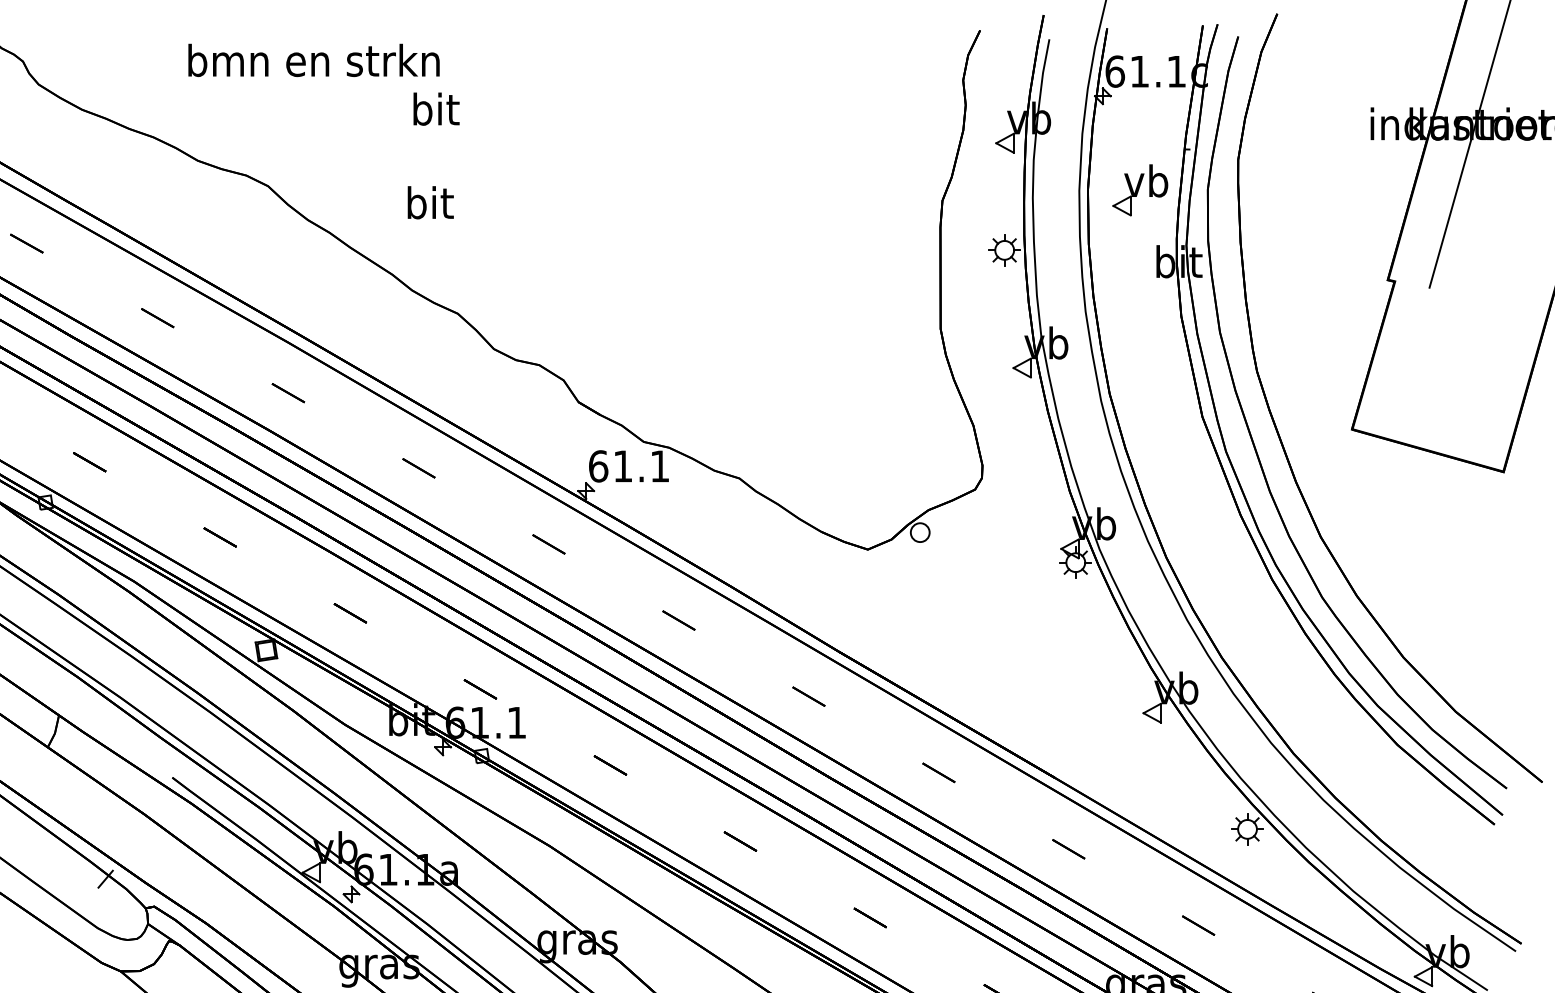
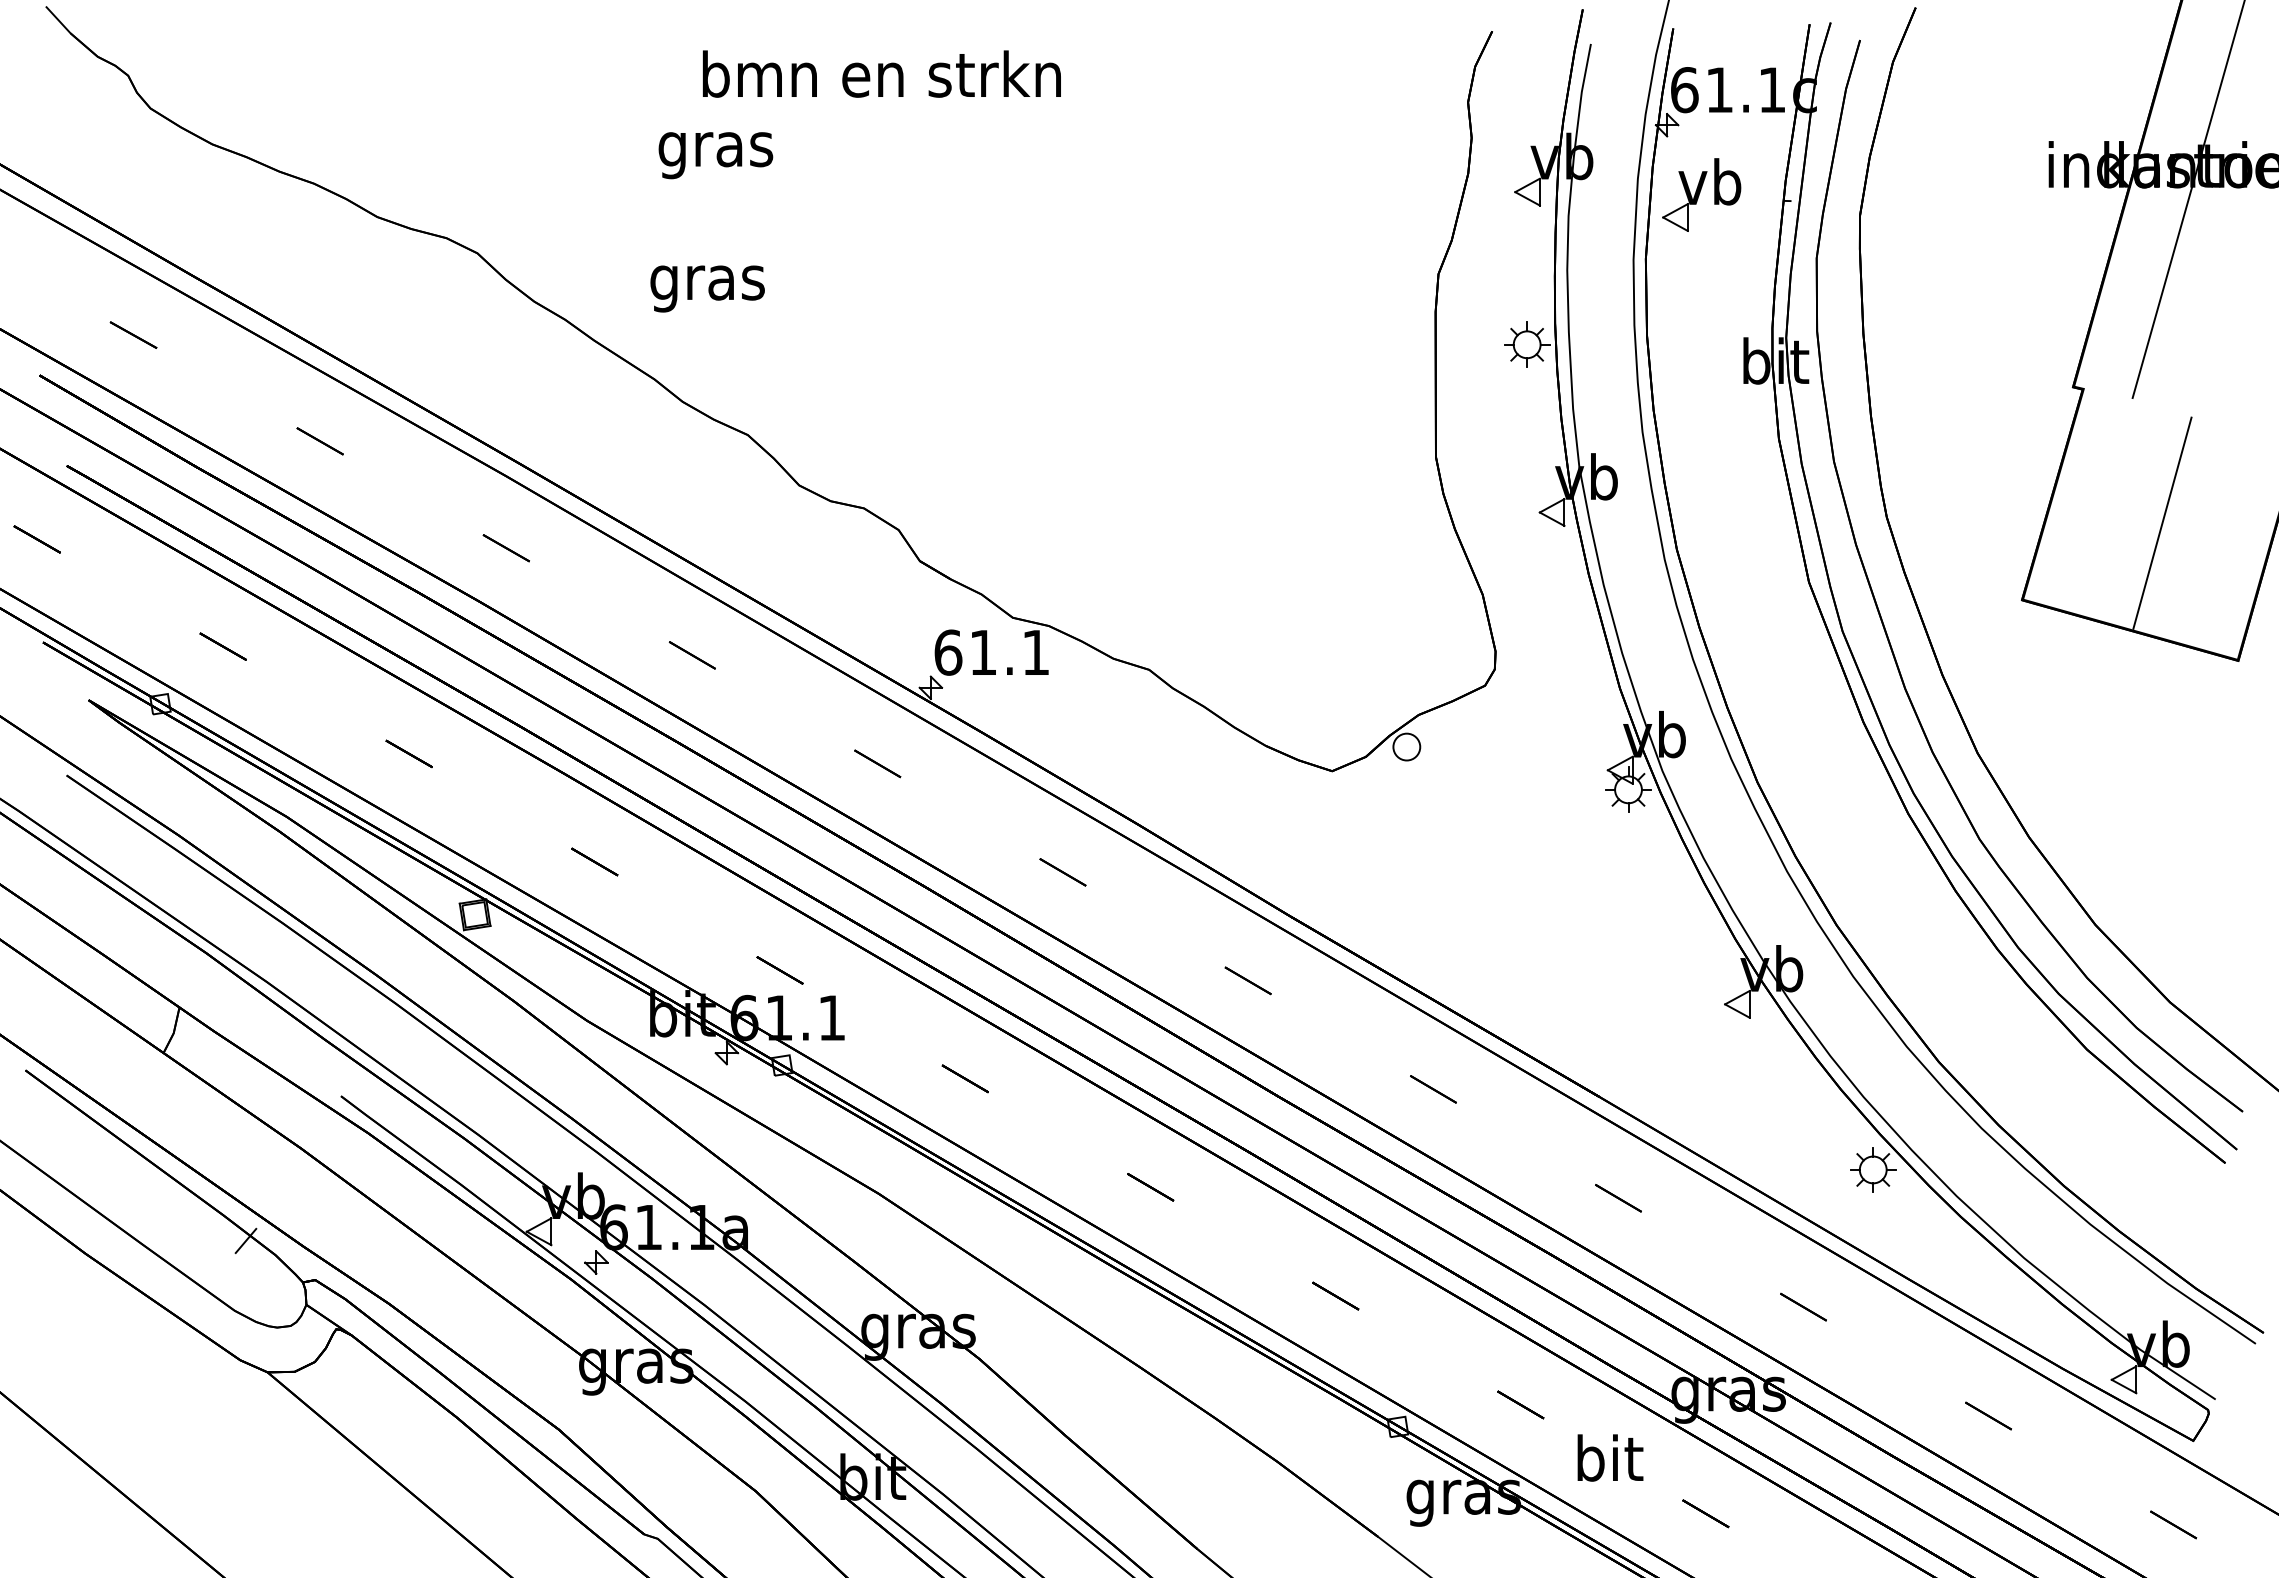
text: (313, 60) -> (881, 73), moved
text: (435, 113) -> (715, 149), bit -> gras
part: (1140, 189) -> (1701, 194), moved
text: (429, 206) -> (707, 282), bit -> gras
line: (1450, 375) -> (2162, 522), added

